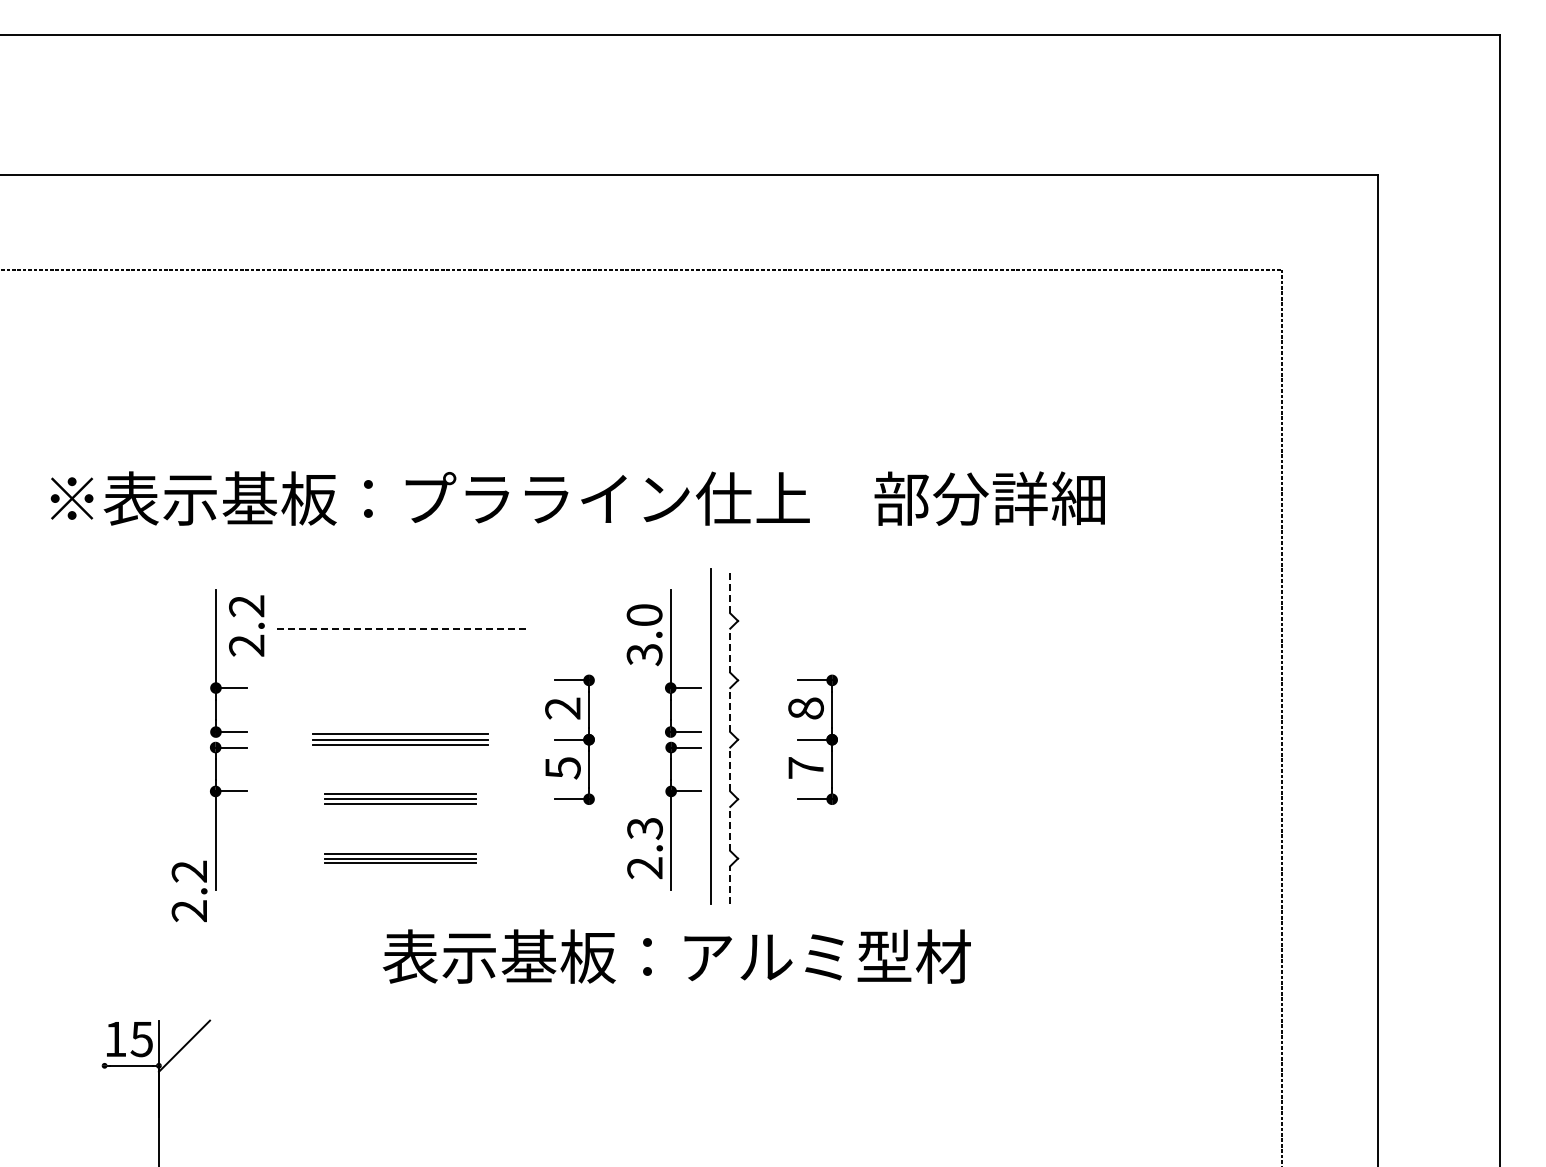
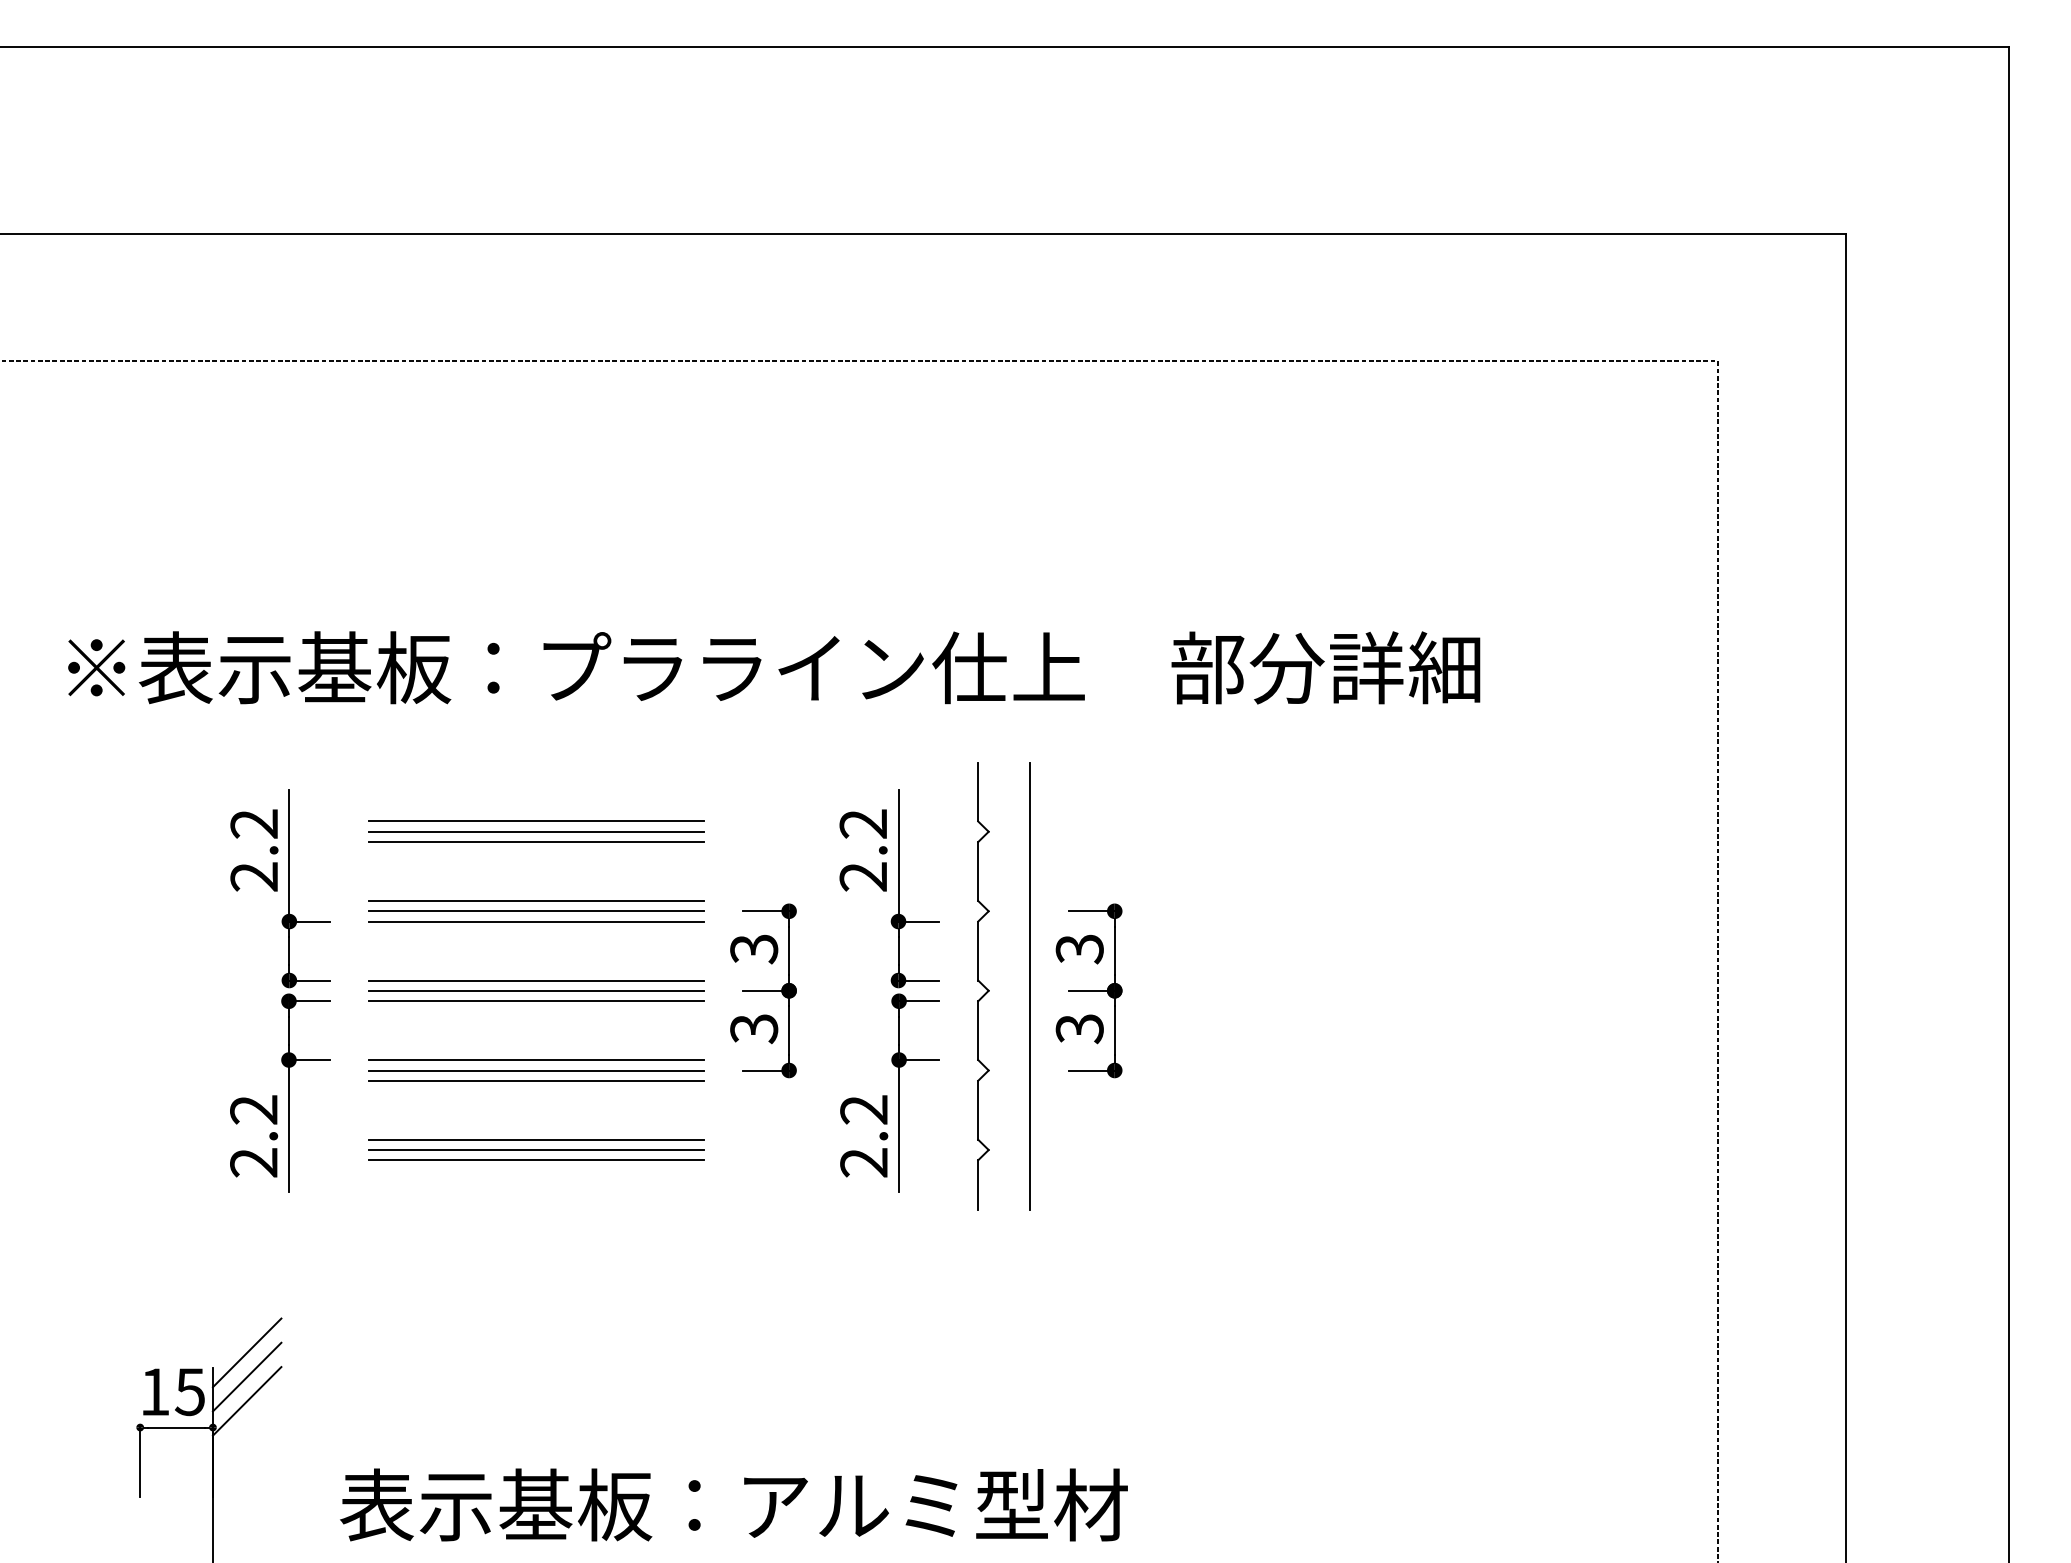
line: (730, 590) -> (978, 790), dashed -> solid
line: (400, 613) -> (536, 821), added
line: (400, 621) -> (536, 832), added
text: (246, 625) -> (253, 849), moved
line: (400, 628) -> (536, 841), dashed -> solid
text: (644, 635) -> (863, 851), 3.0 -> 2.2
line: (730, 650) -> (978, 871), dashed -> solid
line: (400, 672) -> (536, 900), added
line: (400, 680) -> (536, 911), added
line: (400, 688) -> (536, 922), added
text: (563, 708) -> (754, 948), 2 -> 3
text: (805, 708) -> (1079, 948), 8 -> 3
line: (730, 709) -> (978, 950), dashed -> solid
line: (710, 736) -> (1029, 986), moved
part: (400, 739) -> (536, 990), size x1.43
text: (562, 768) -> (753, 1029), 5 -> 3
text: (805, 768) -> (1079, 1029), 7 -> 3
line: (730, 769) -> (978, 1030), dashed -> solid
part: (400, 798) -> (536, 1069), size x1.67
text: (644, 828) -> (863, 1109), 2.3 -> 2.2
line: (730, 828) -> (978, 1109), dashed -> solid
part: (400, 858) -> (536, 1149), size x1.67
line: (730, 884) -> (978, 1184), dashed -> solid
text: (189, 891) -> (253, 1136), moved
text: (676, 956) -> (733, 1504), moved
line: (184, 1009) -> (247, 1352), added
line: (184, 1027) -> (247, 1376), added
line: (104, 1091) -> (140, 1461), added

